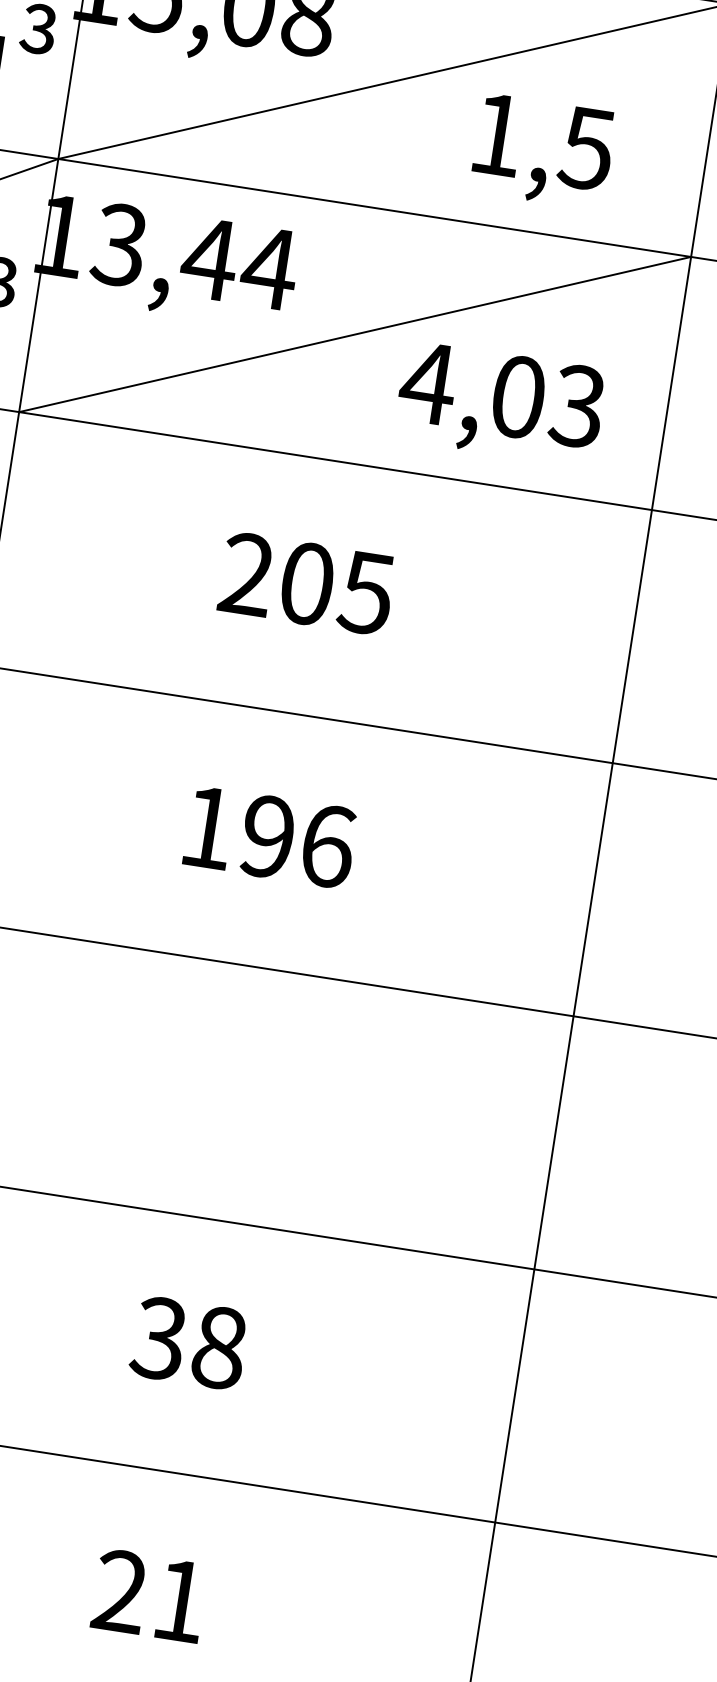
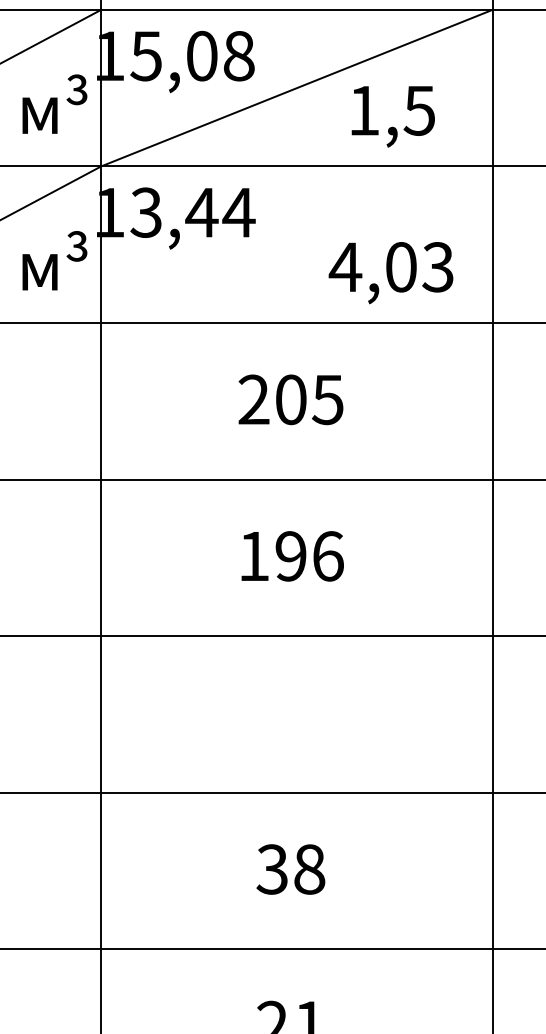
line: (354, 334) -> (296, 244), removed

